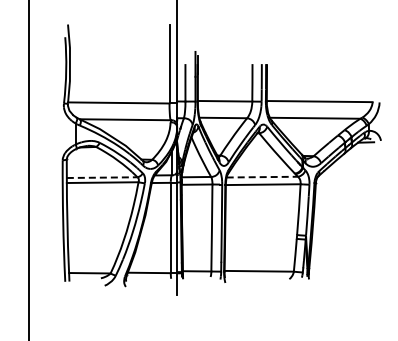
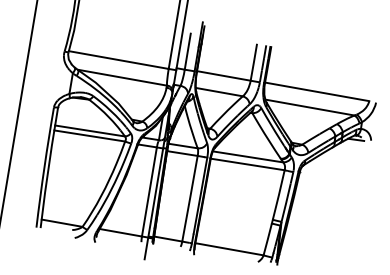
line: (102, 177) -> (90, 130), dashed -> solid
line: (262, 177) -> (248, 157), dashed -> solid

